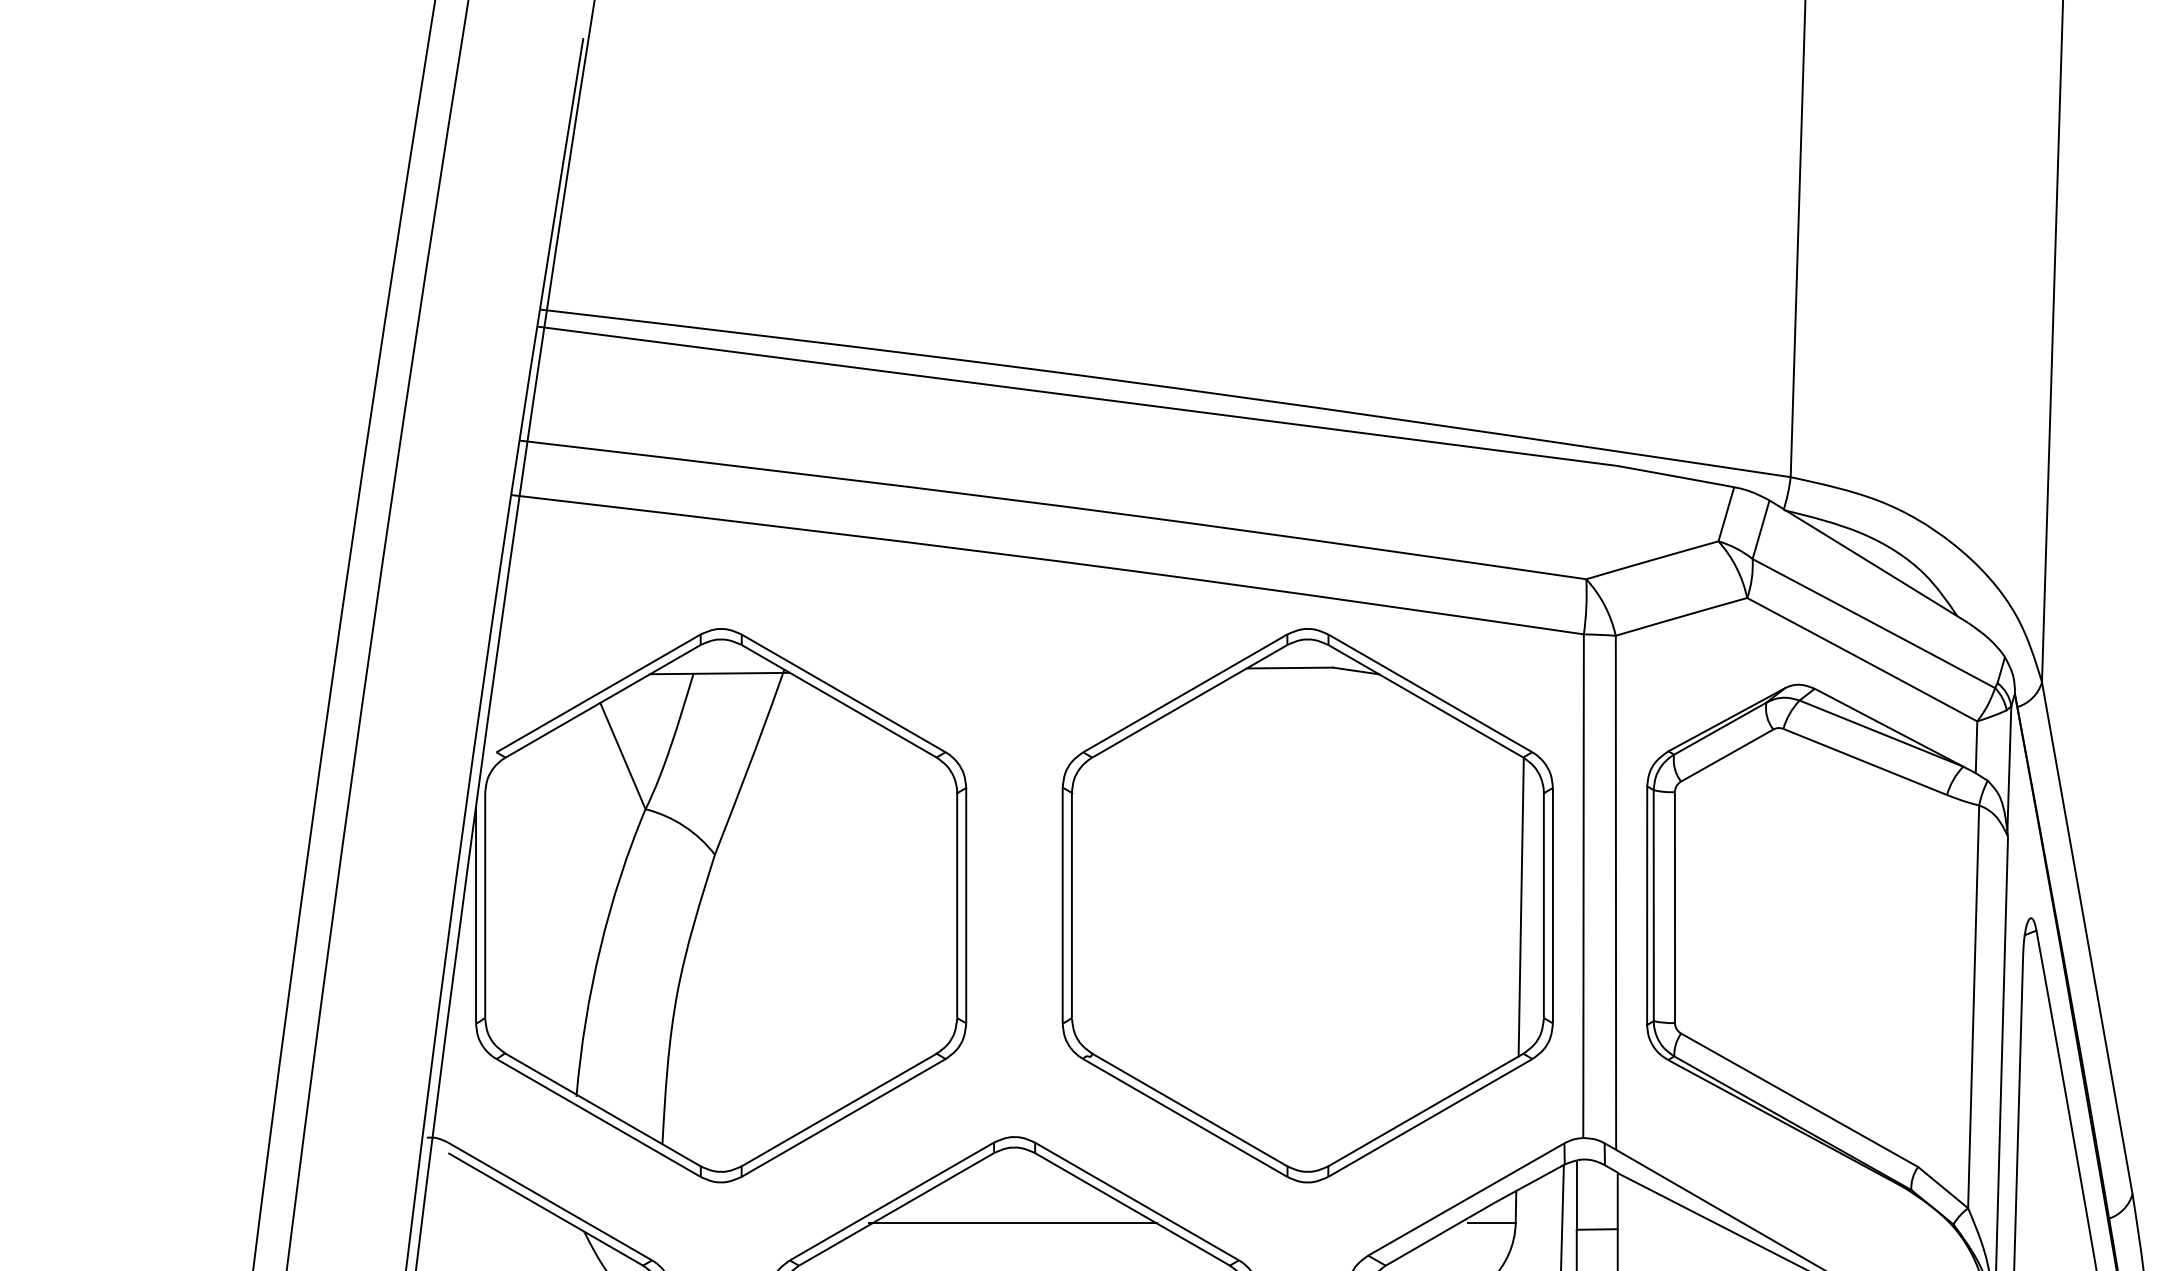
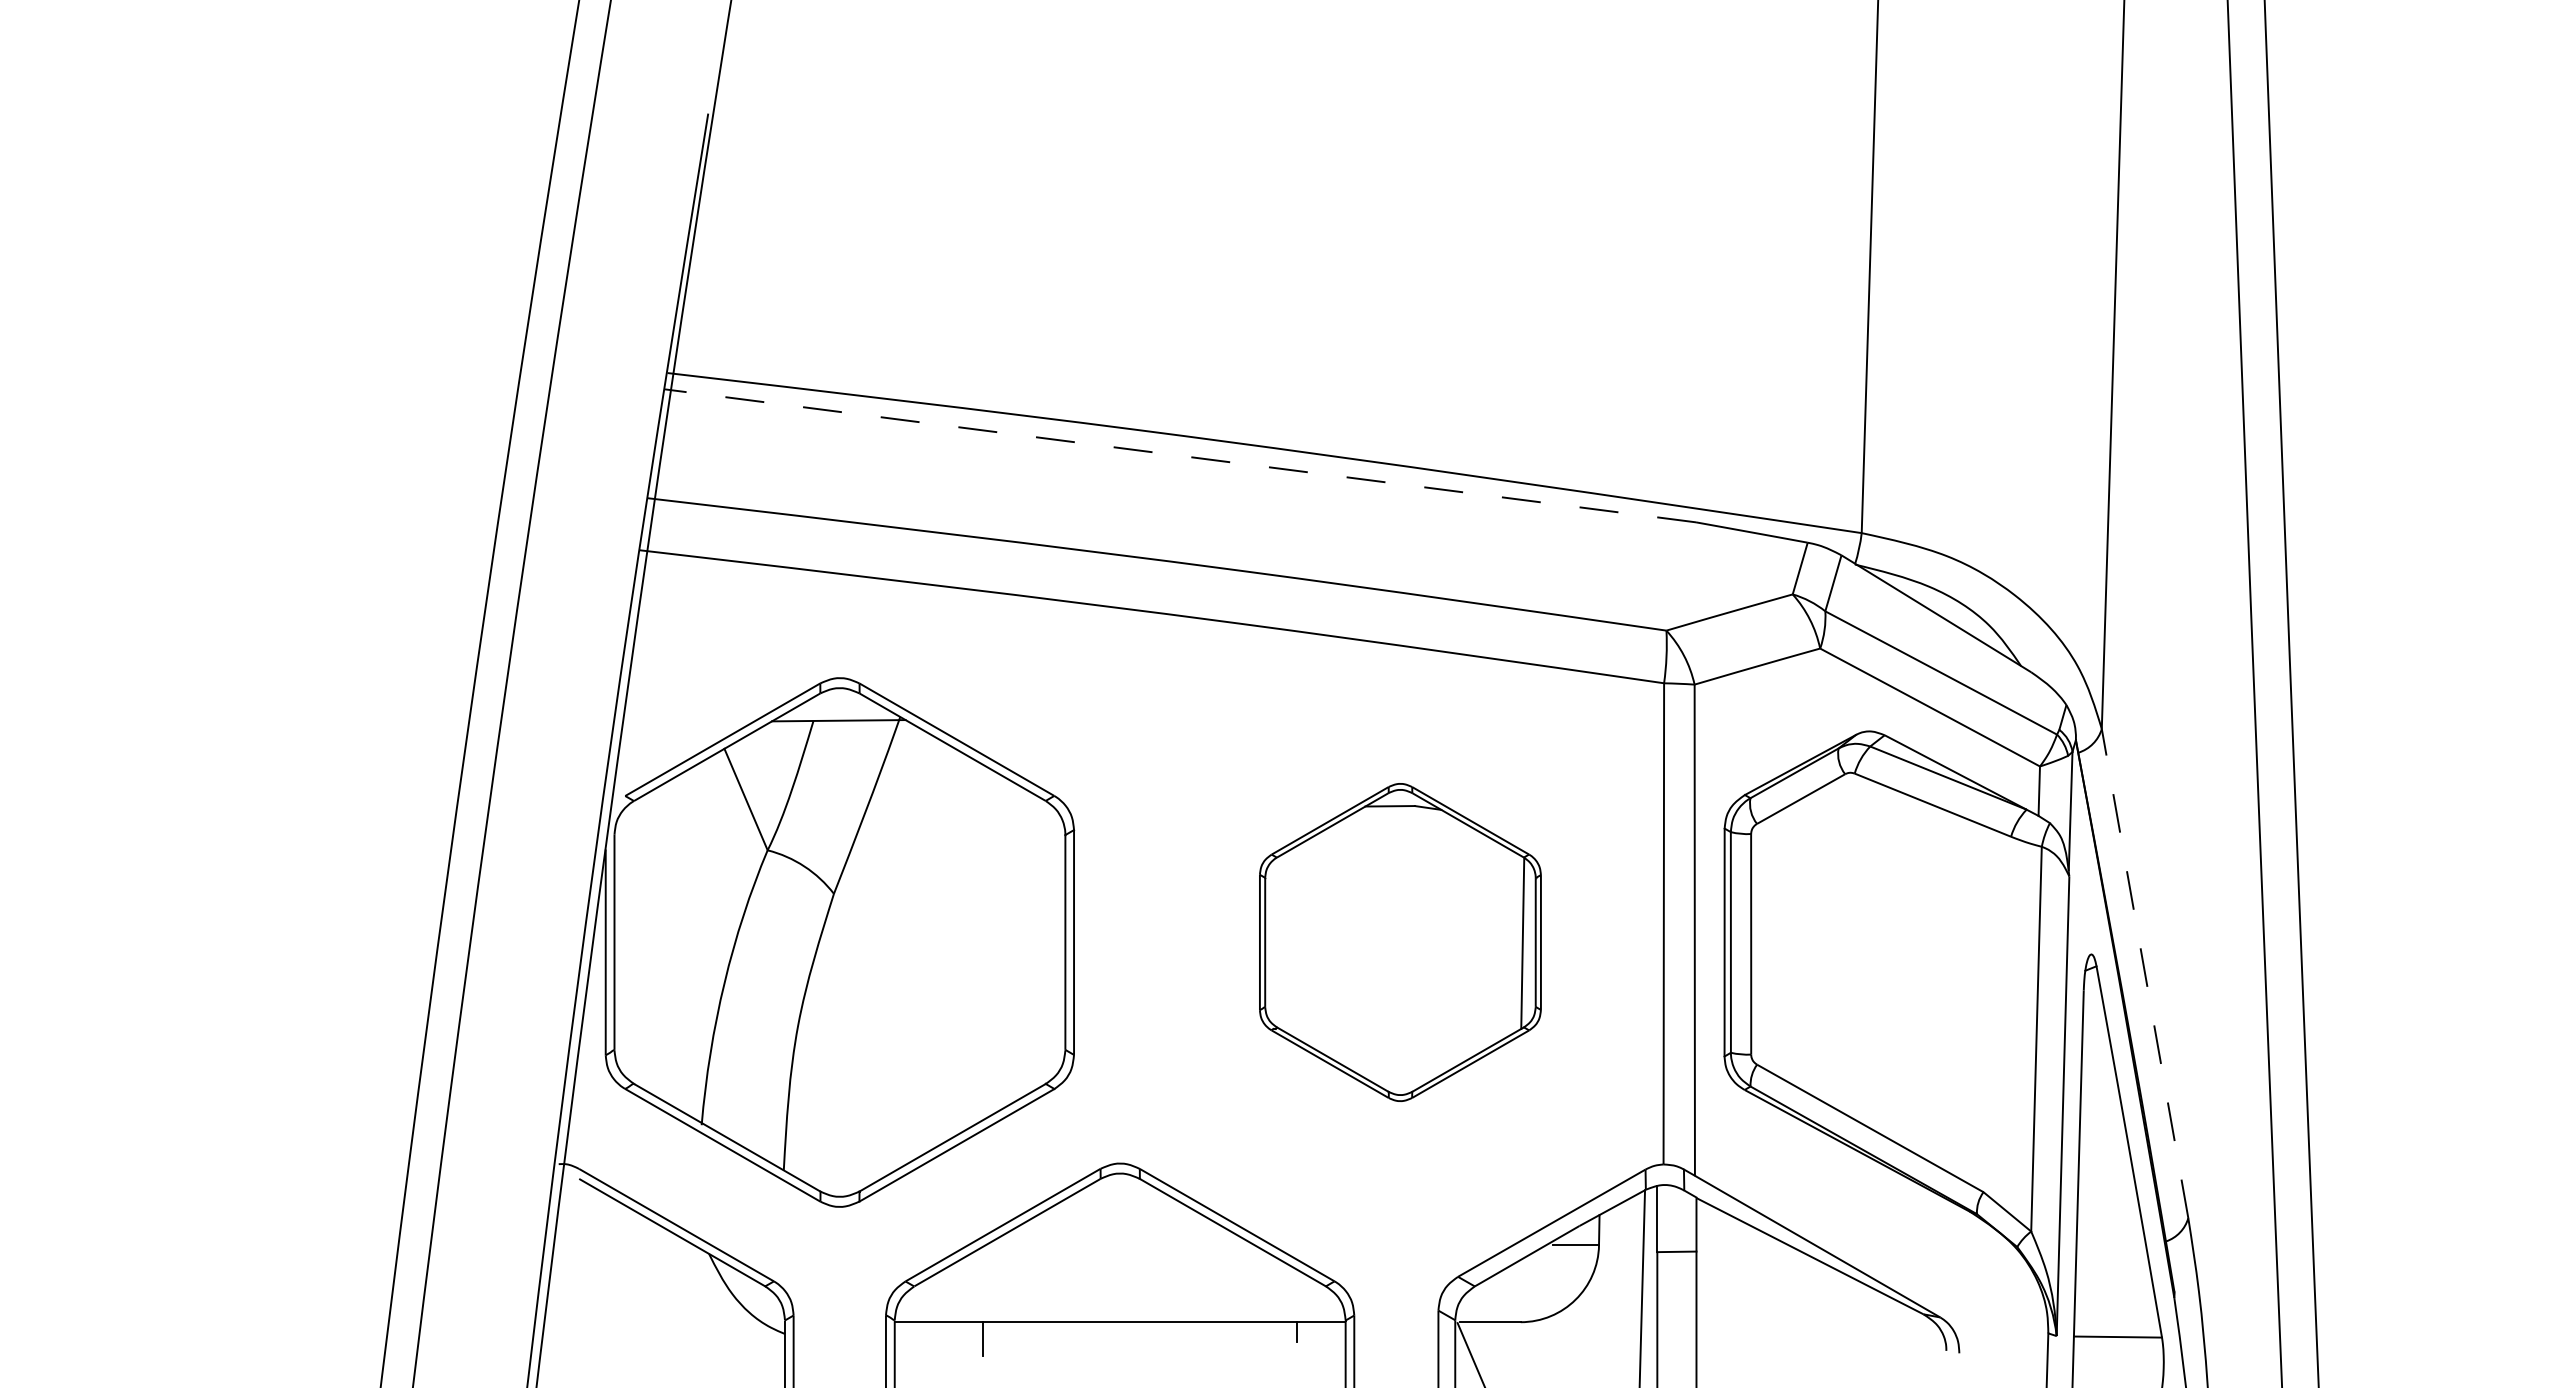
line: (1077, 395) -> (1180, 455), solid -> dashed
part: (1307, 905) -> (1400, 942), size x0.6
line: (2086, 938) -> (2144, 973), solid -> dashed
line: (1012, 1222) -> (1118, 1245), removed

